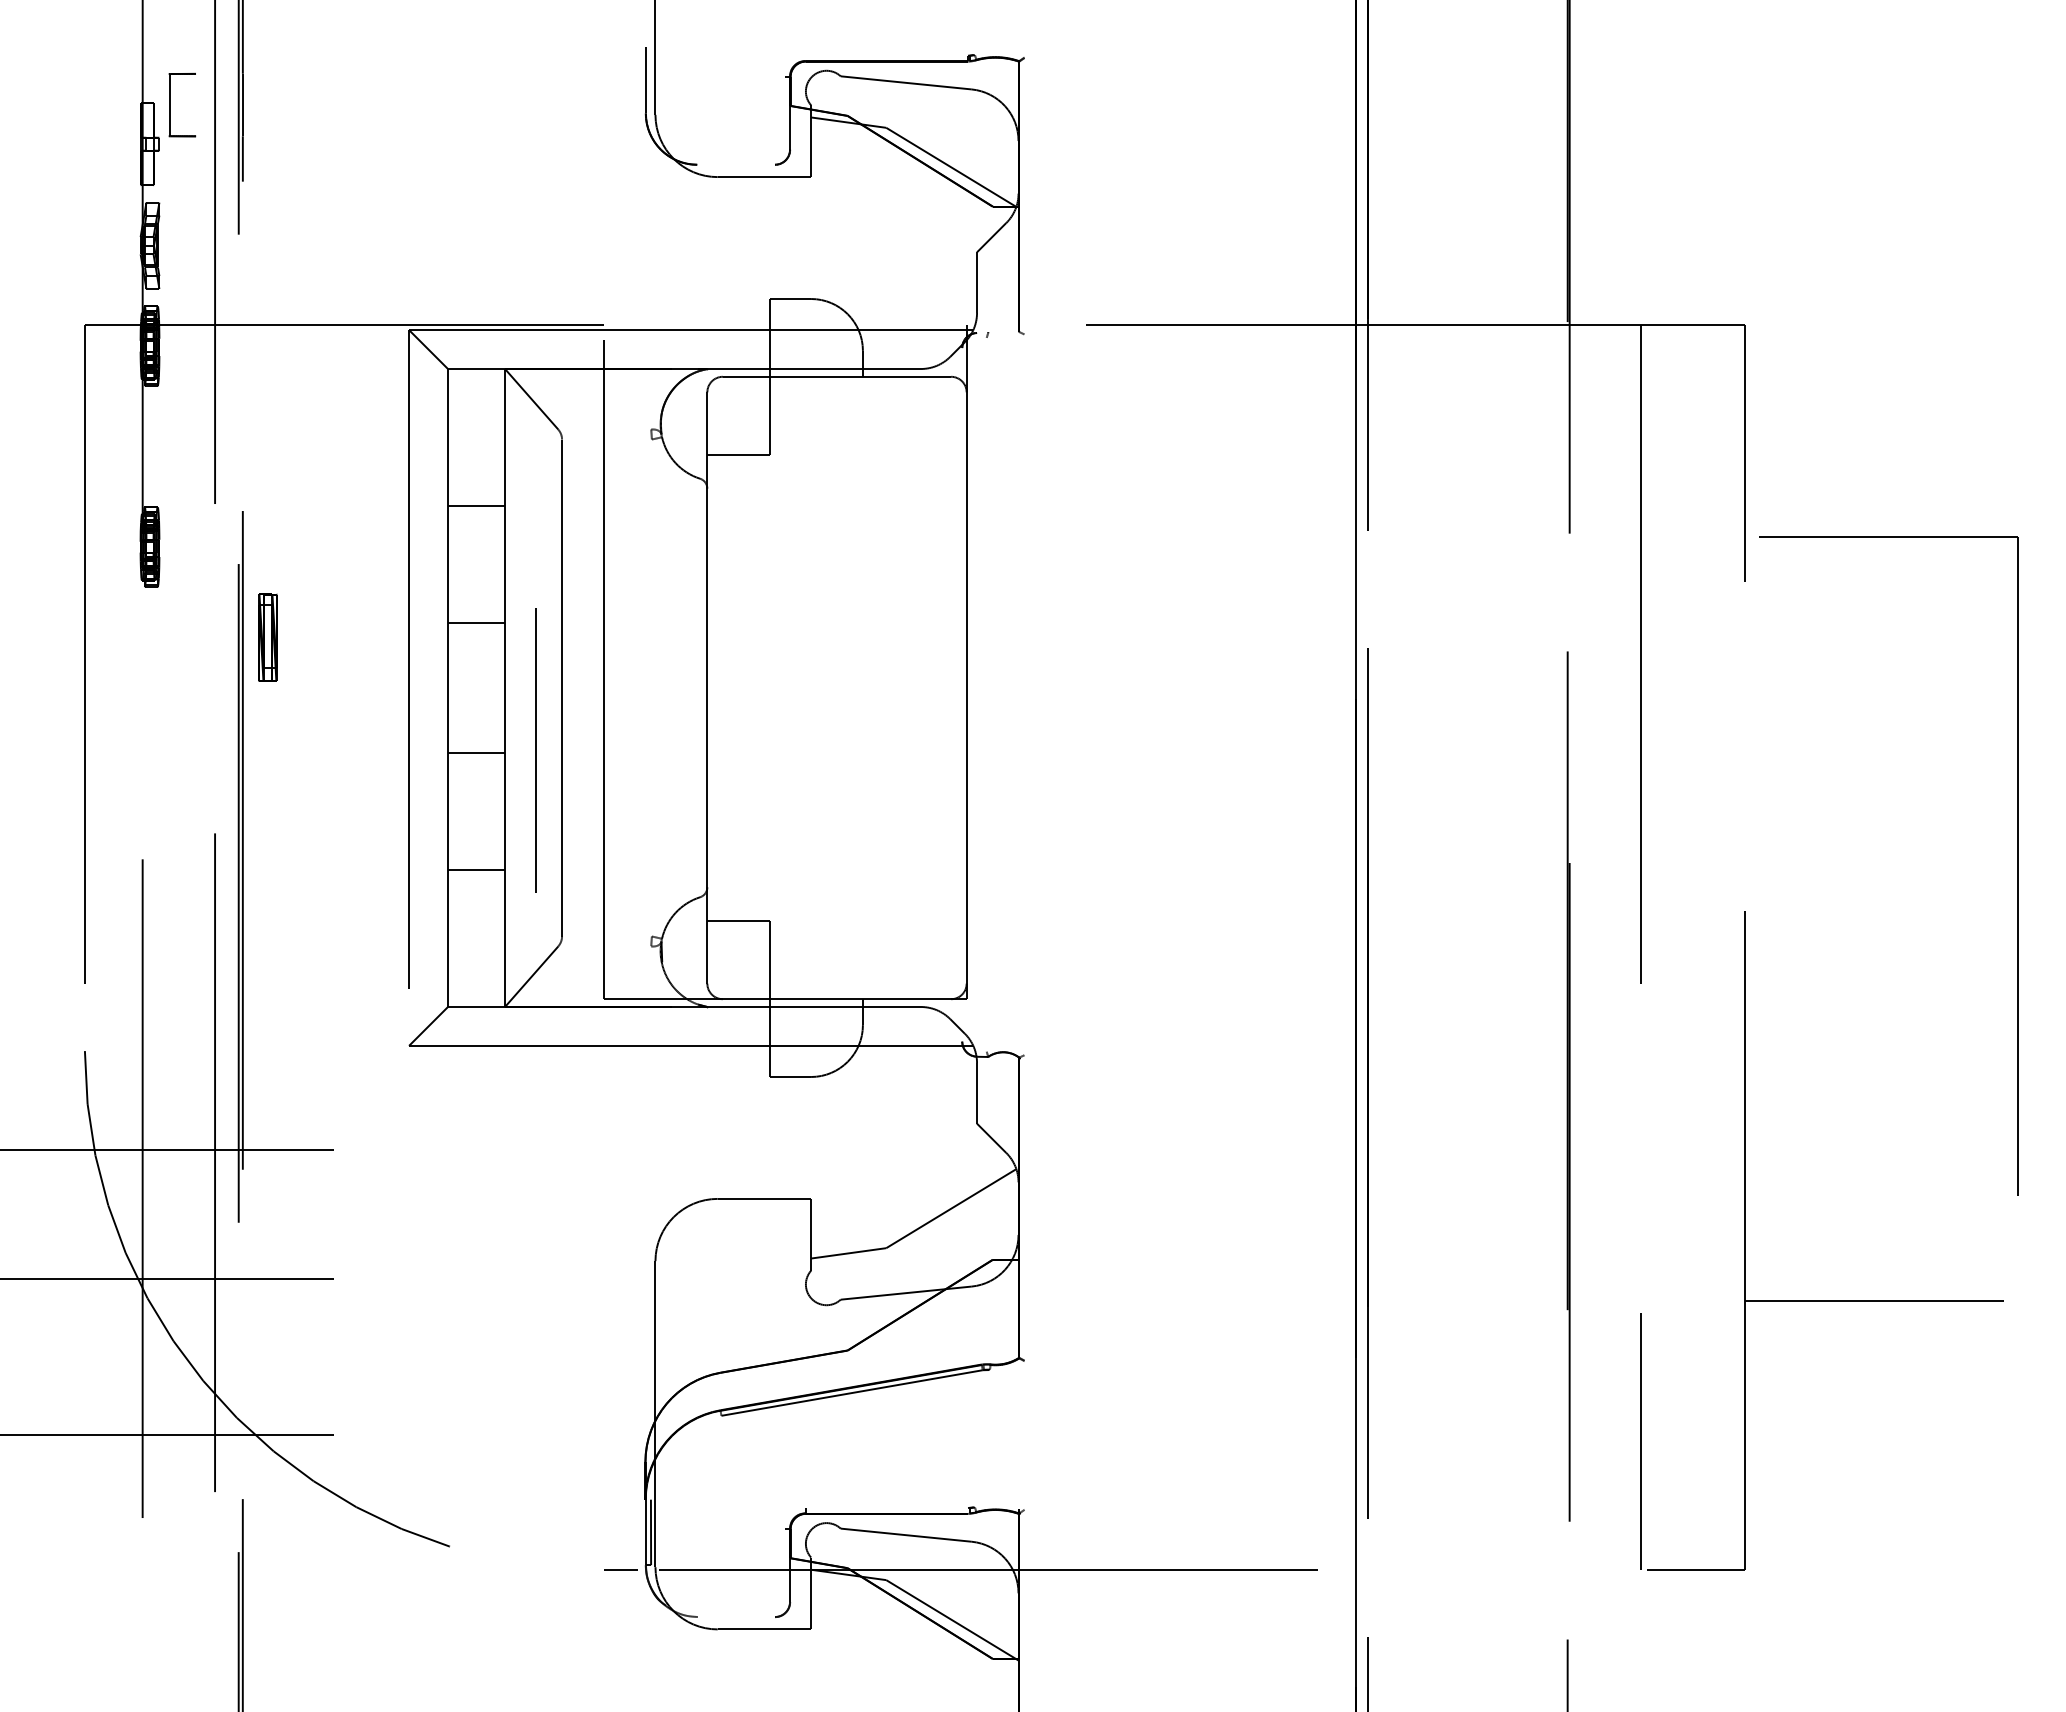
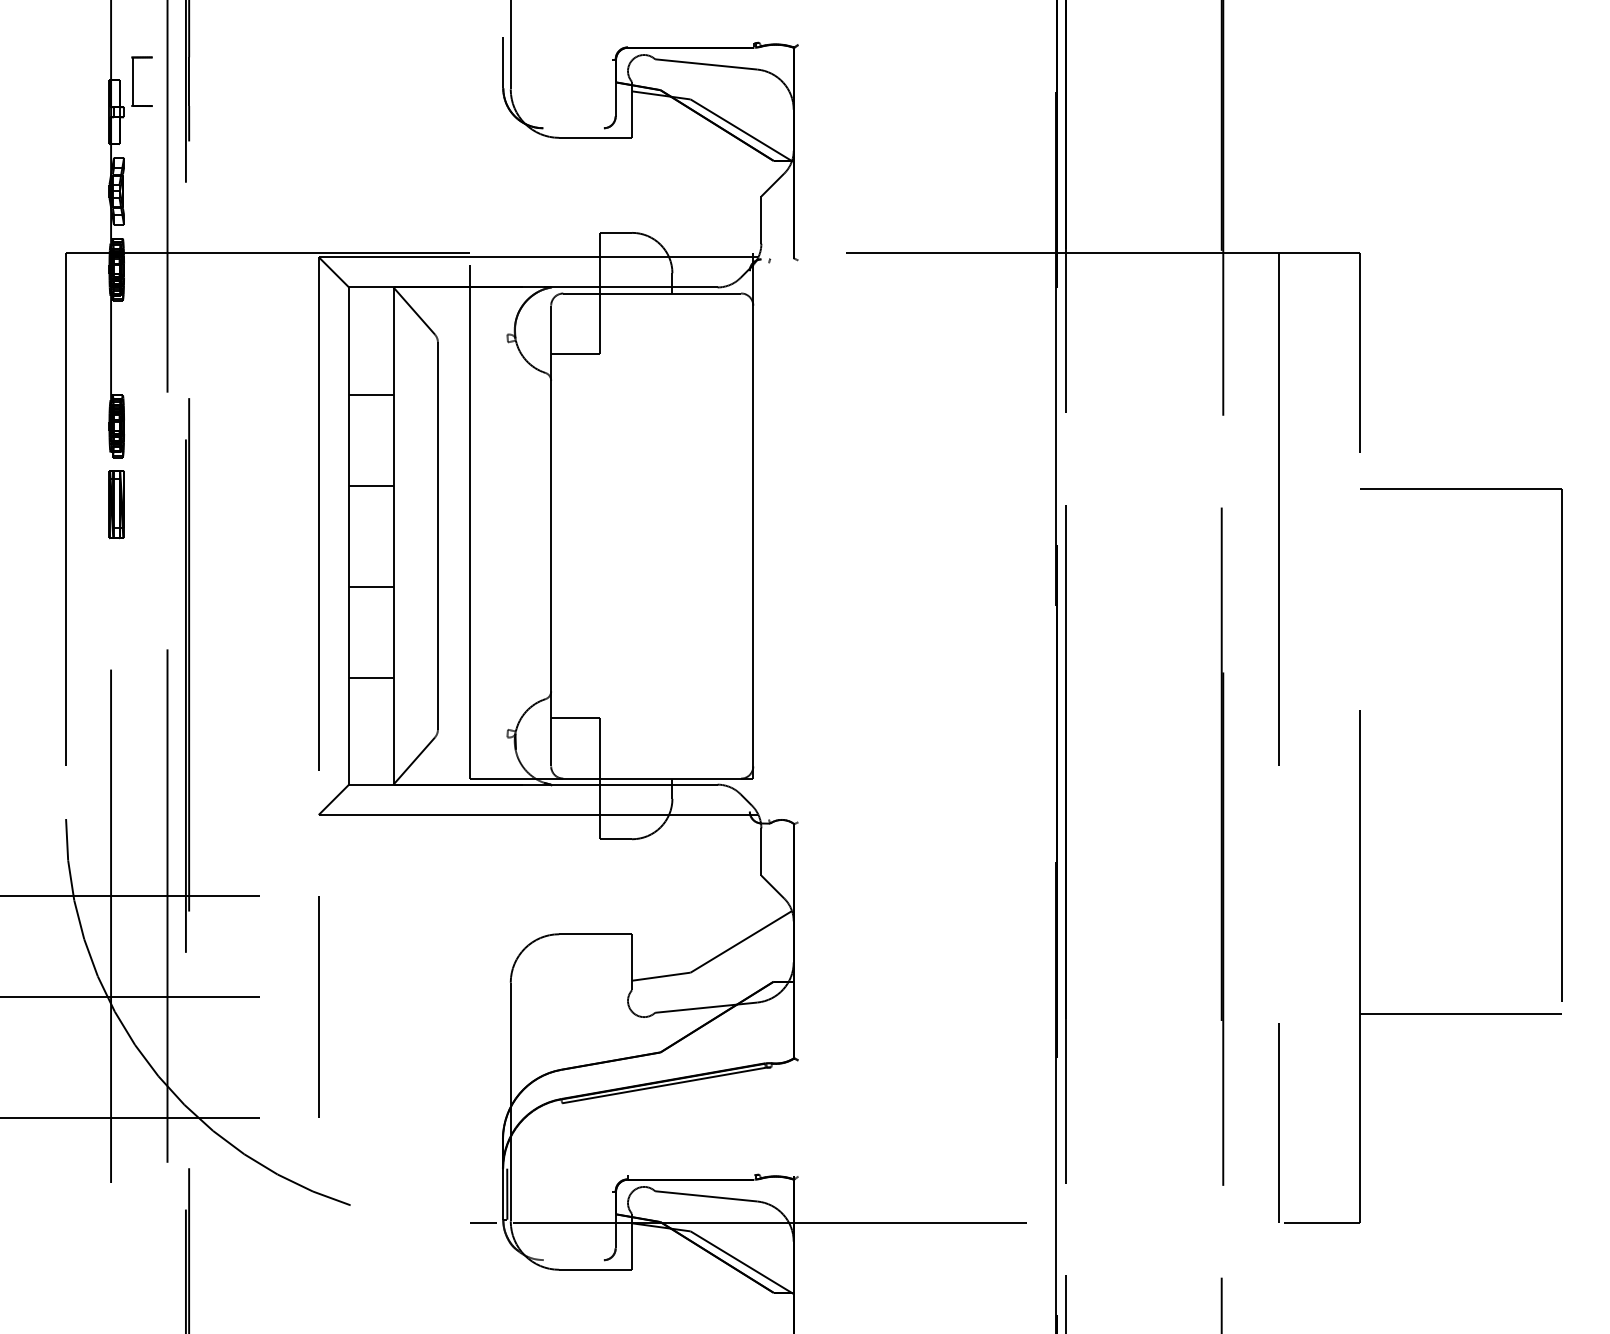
part: (267, 637) -> (116, 504), moved
line: (535, 750) -> (318, 1007), moved
part: (2017, 865) -> (1561, 744), moved

